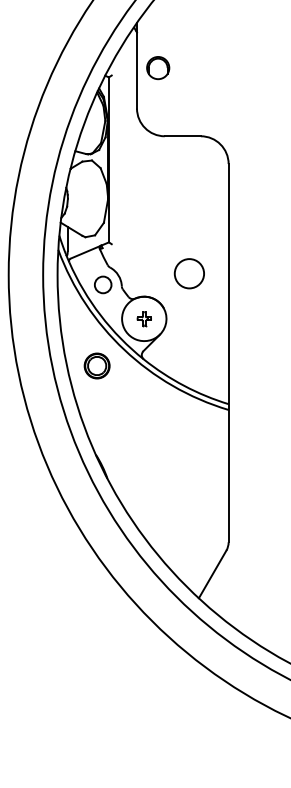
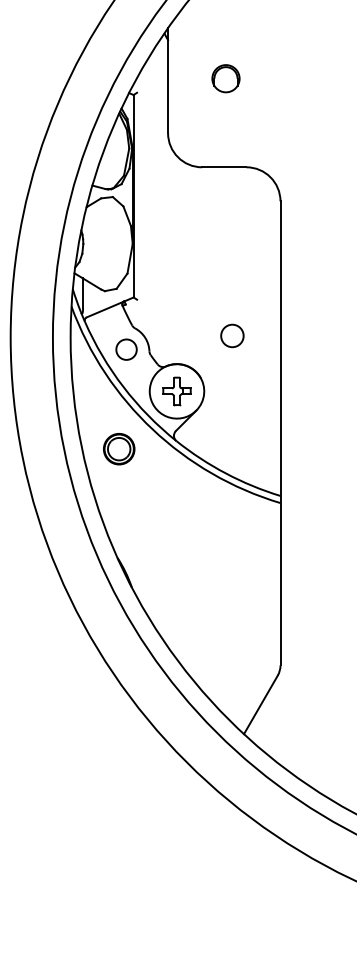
part: (158, 68) -> (226, 79), moved
circle: (189, 273) -> (232, 335), size x0.62
part: (144, 318) -> (177, 390), size x1.67

